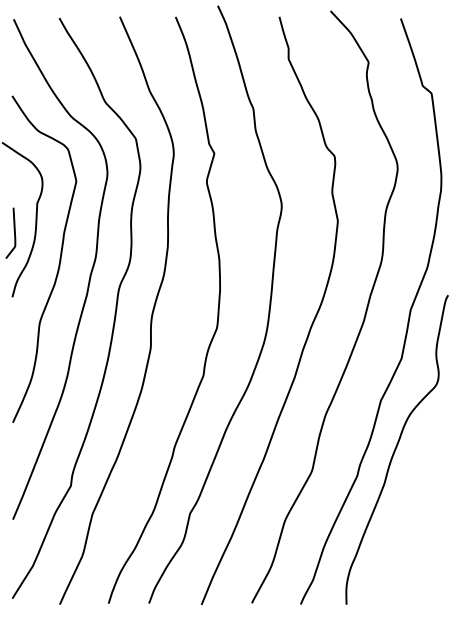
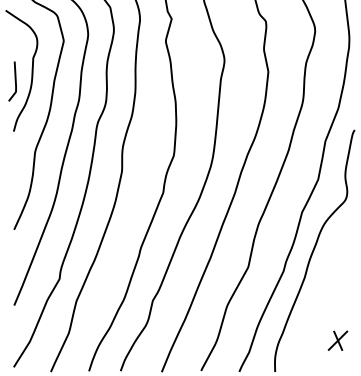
part: (426, 564) -> (337, 340), added

